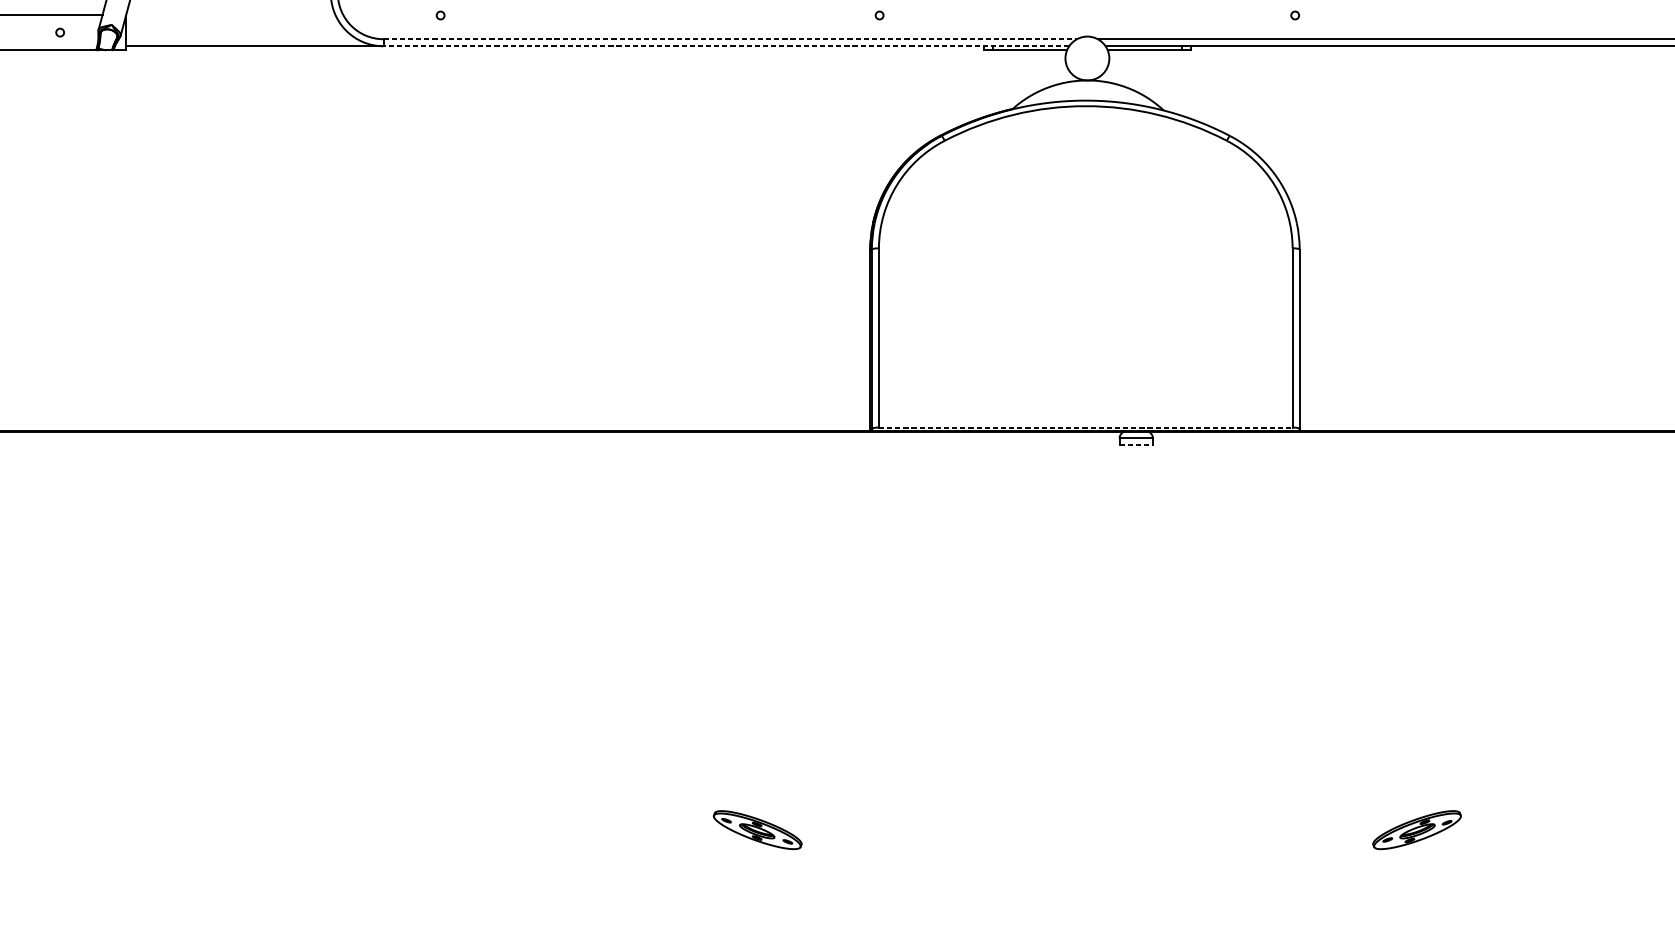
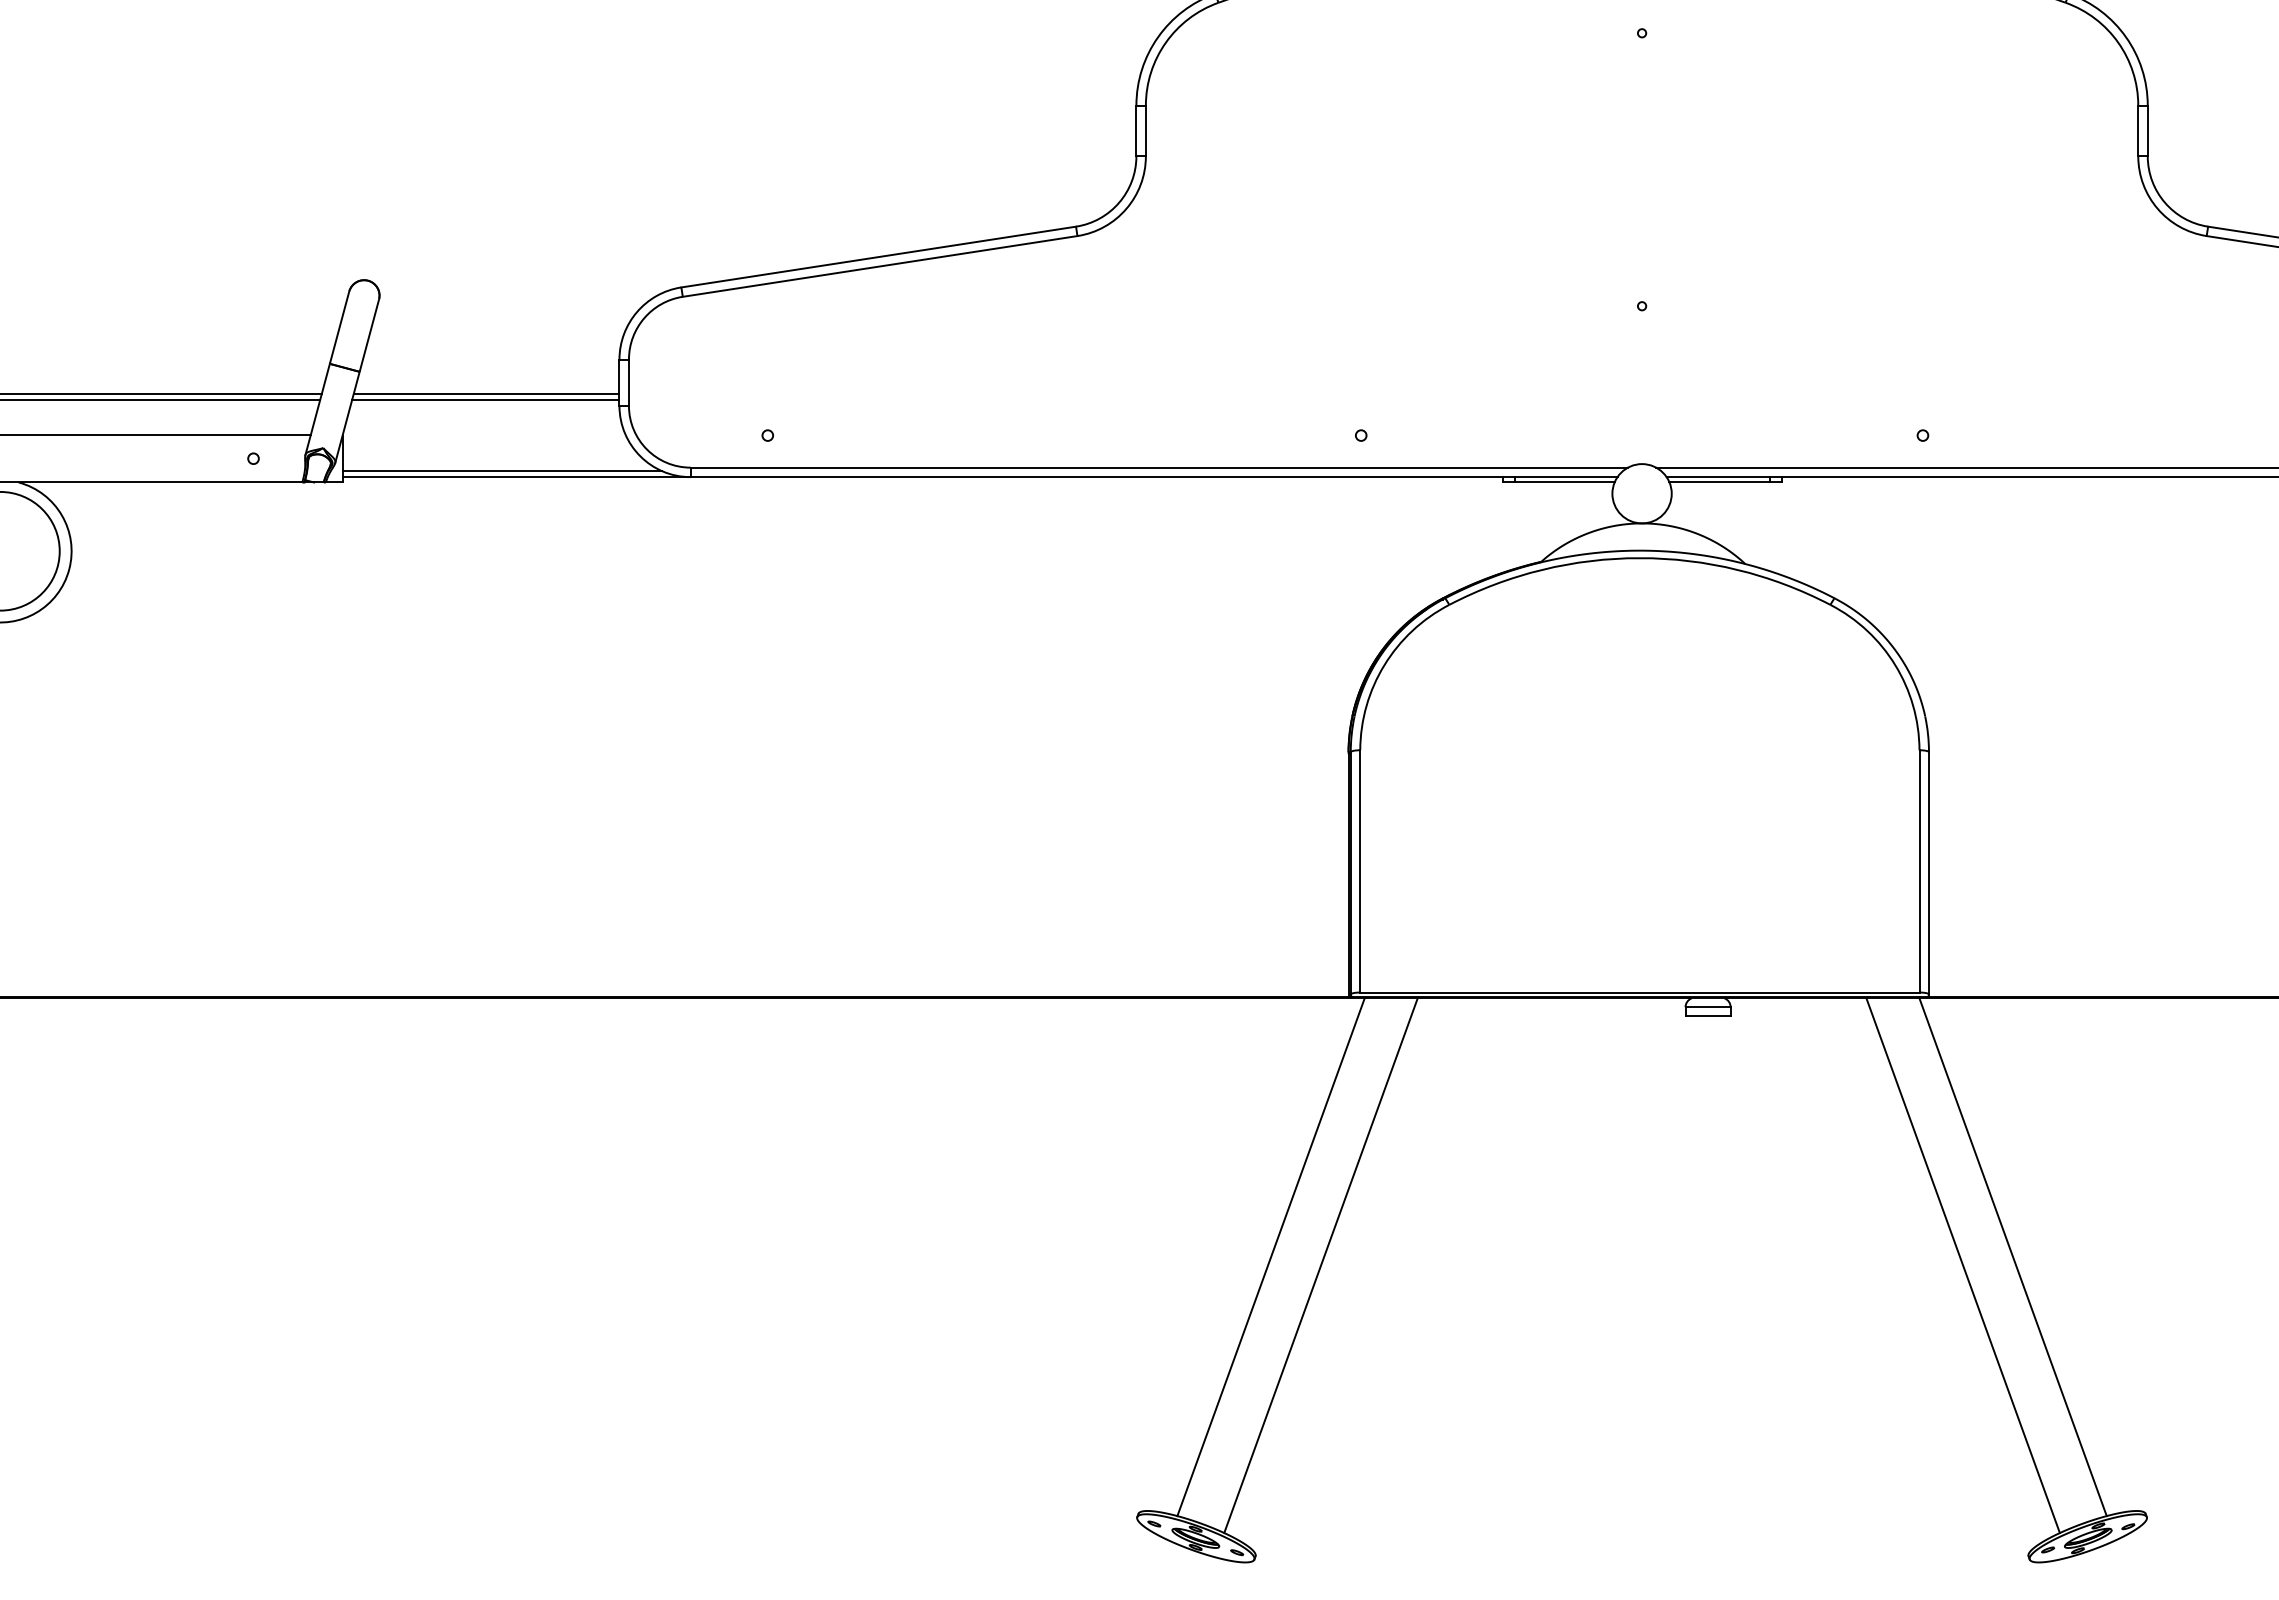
line: (730, 39) -> (1159, 467), dashed -> solid
line: (244, 42) -> (502, 471), added
line: (725, 46) -> (1153, 477), dashed -> solid
line: (1085, 427) -> (1639, 992), dashed -> solid
line: (1136, 444) -> (1708, 1015), dashed -> solid
line: (812, 623) -> (1270, 1257), added
line: (1361, 623) -> (2012, 1257), added
line: (849, 629) -> (1320, 1265), added
line: (1324, 629) -> (1962, 1265), added

